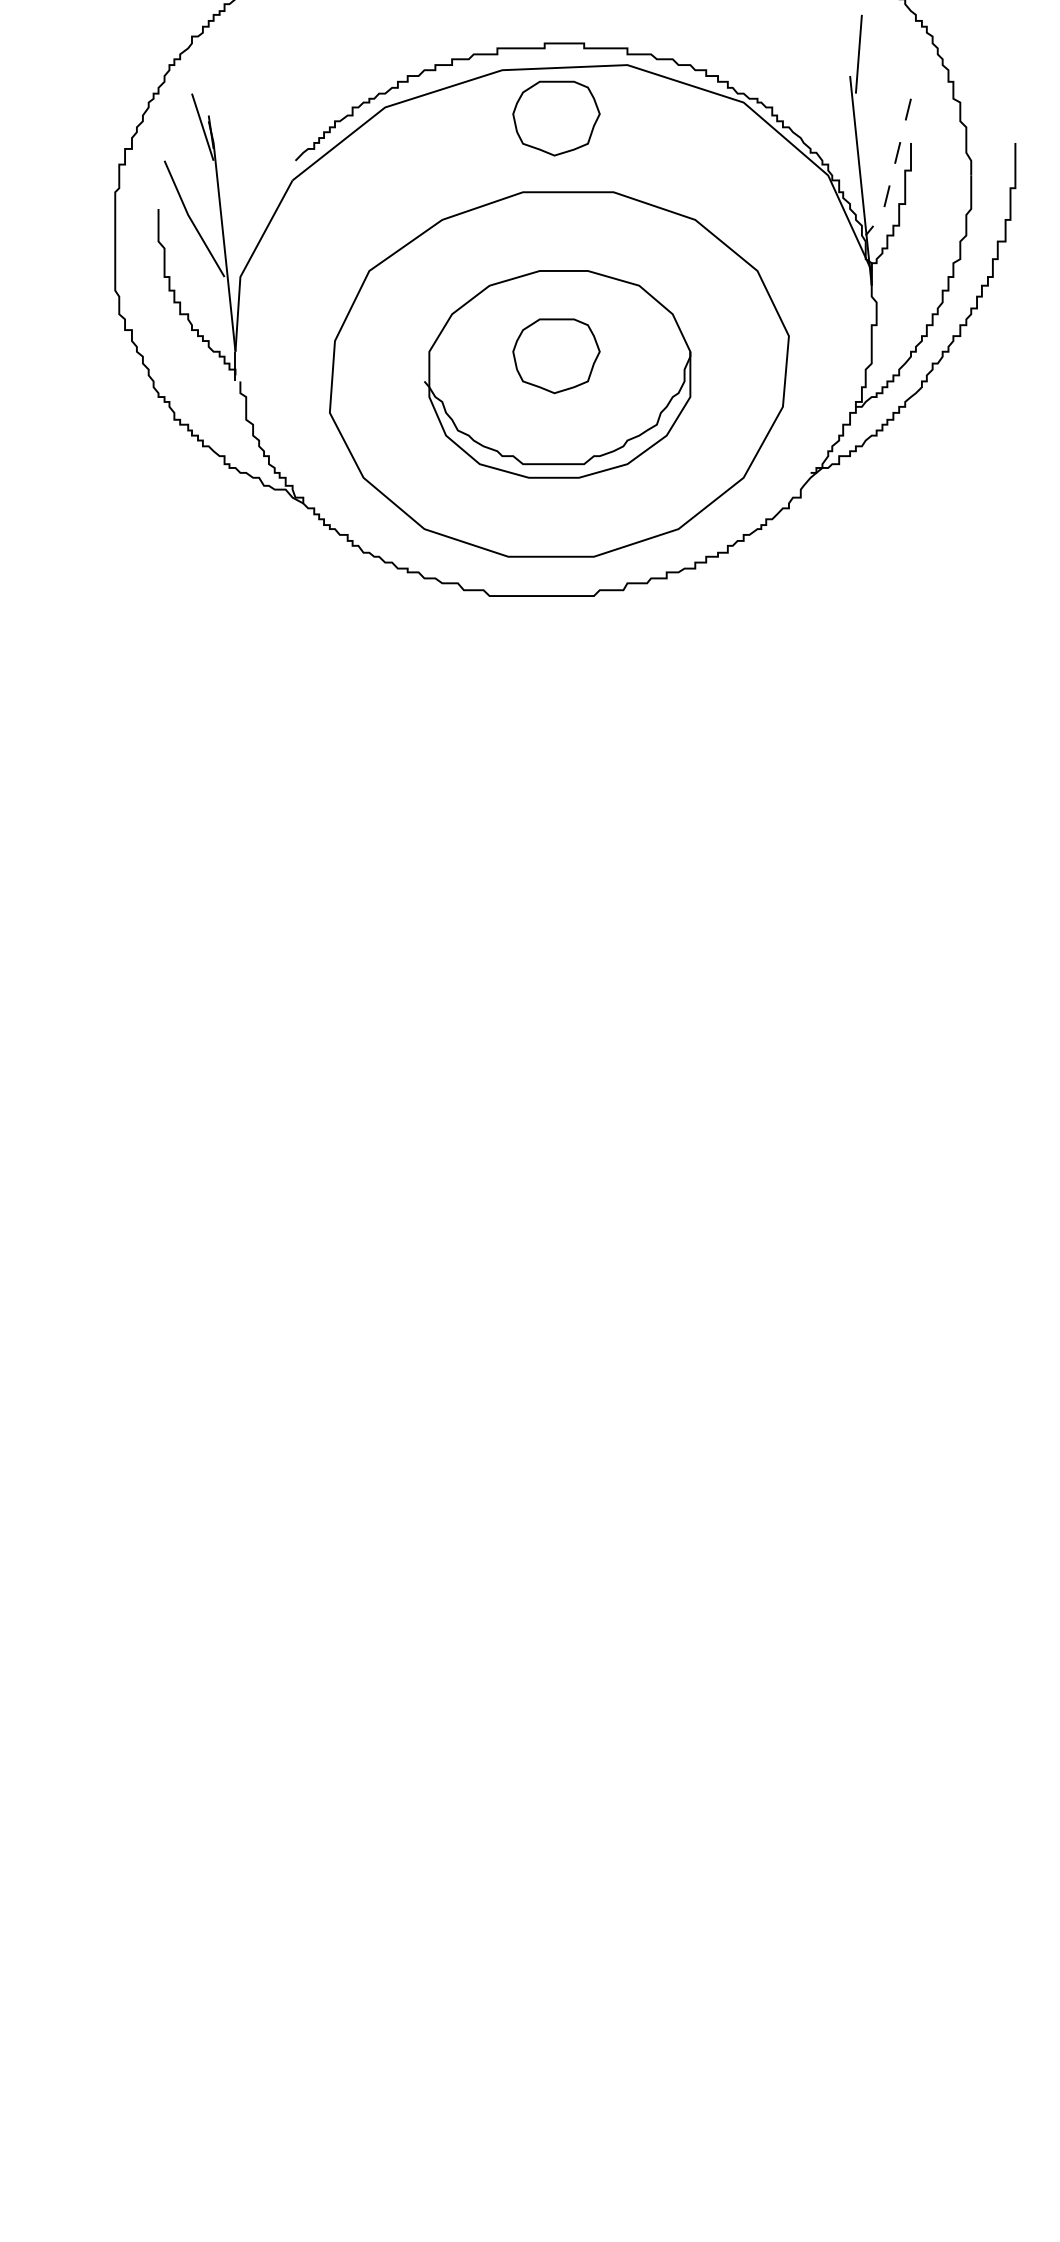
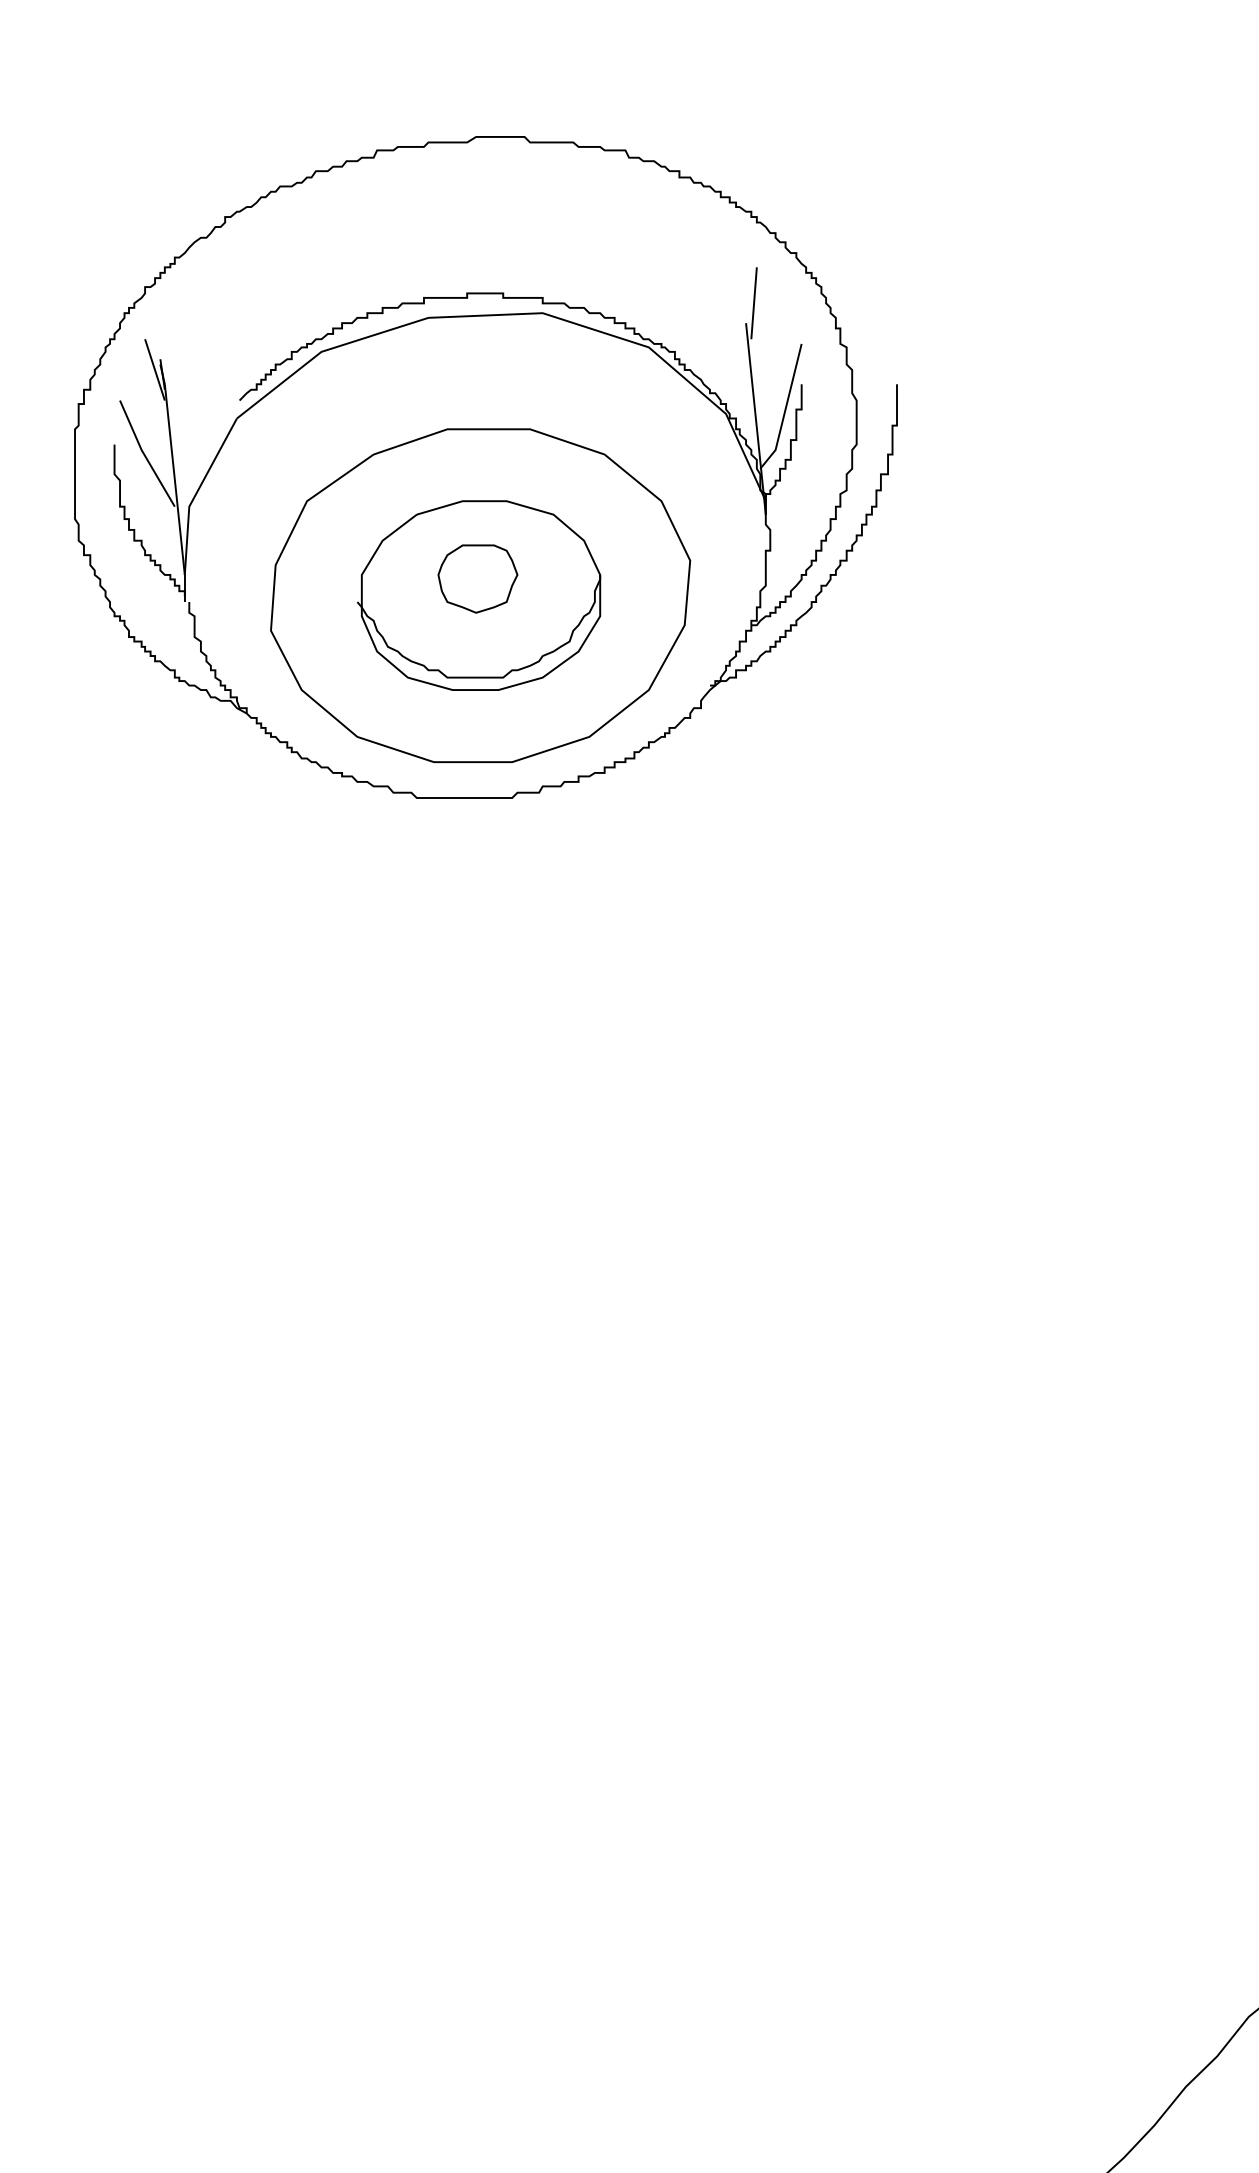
part: (556, 118) -> (477, 361), removed
line: (893, 170) -> (785, 409), dashed -> solid

